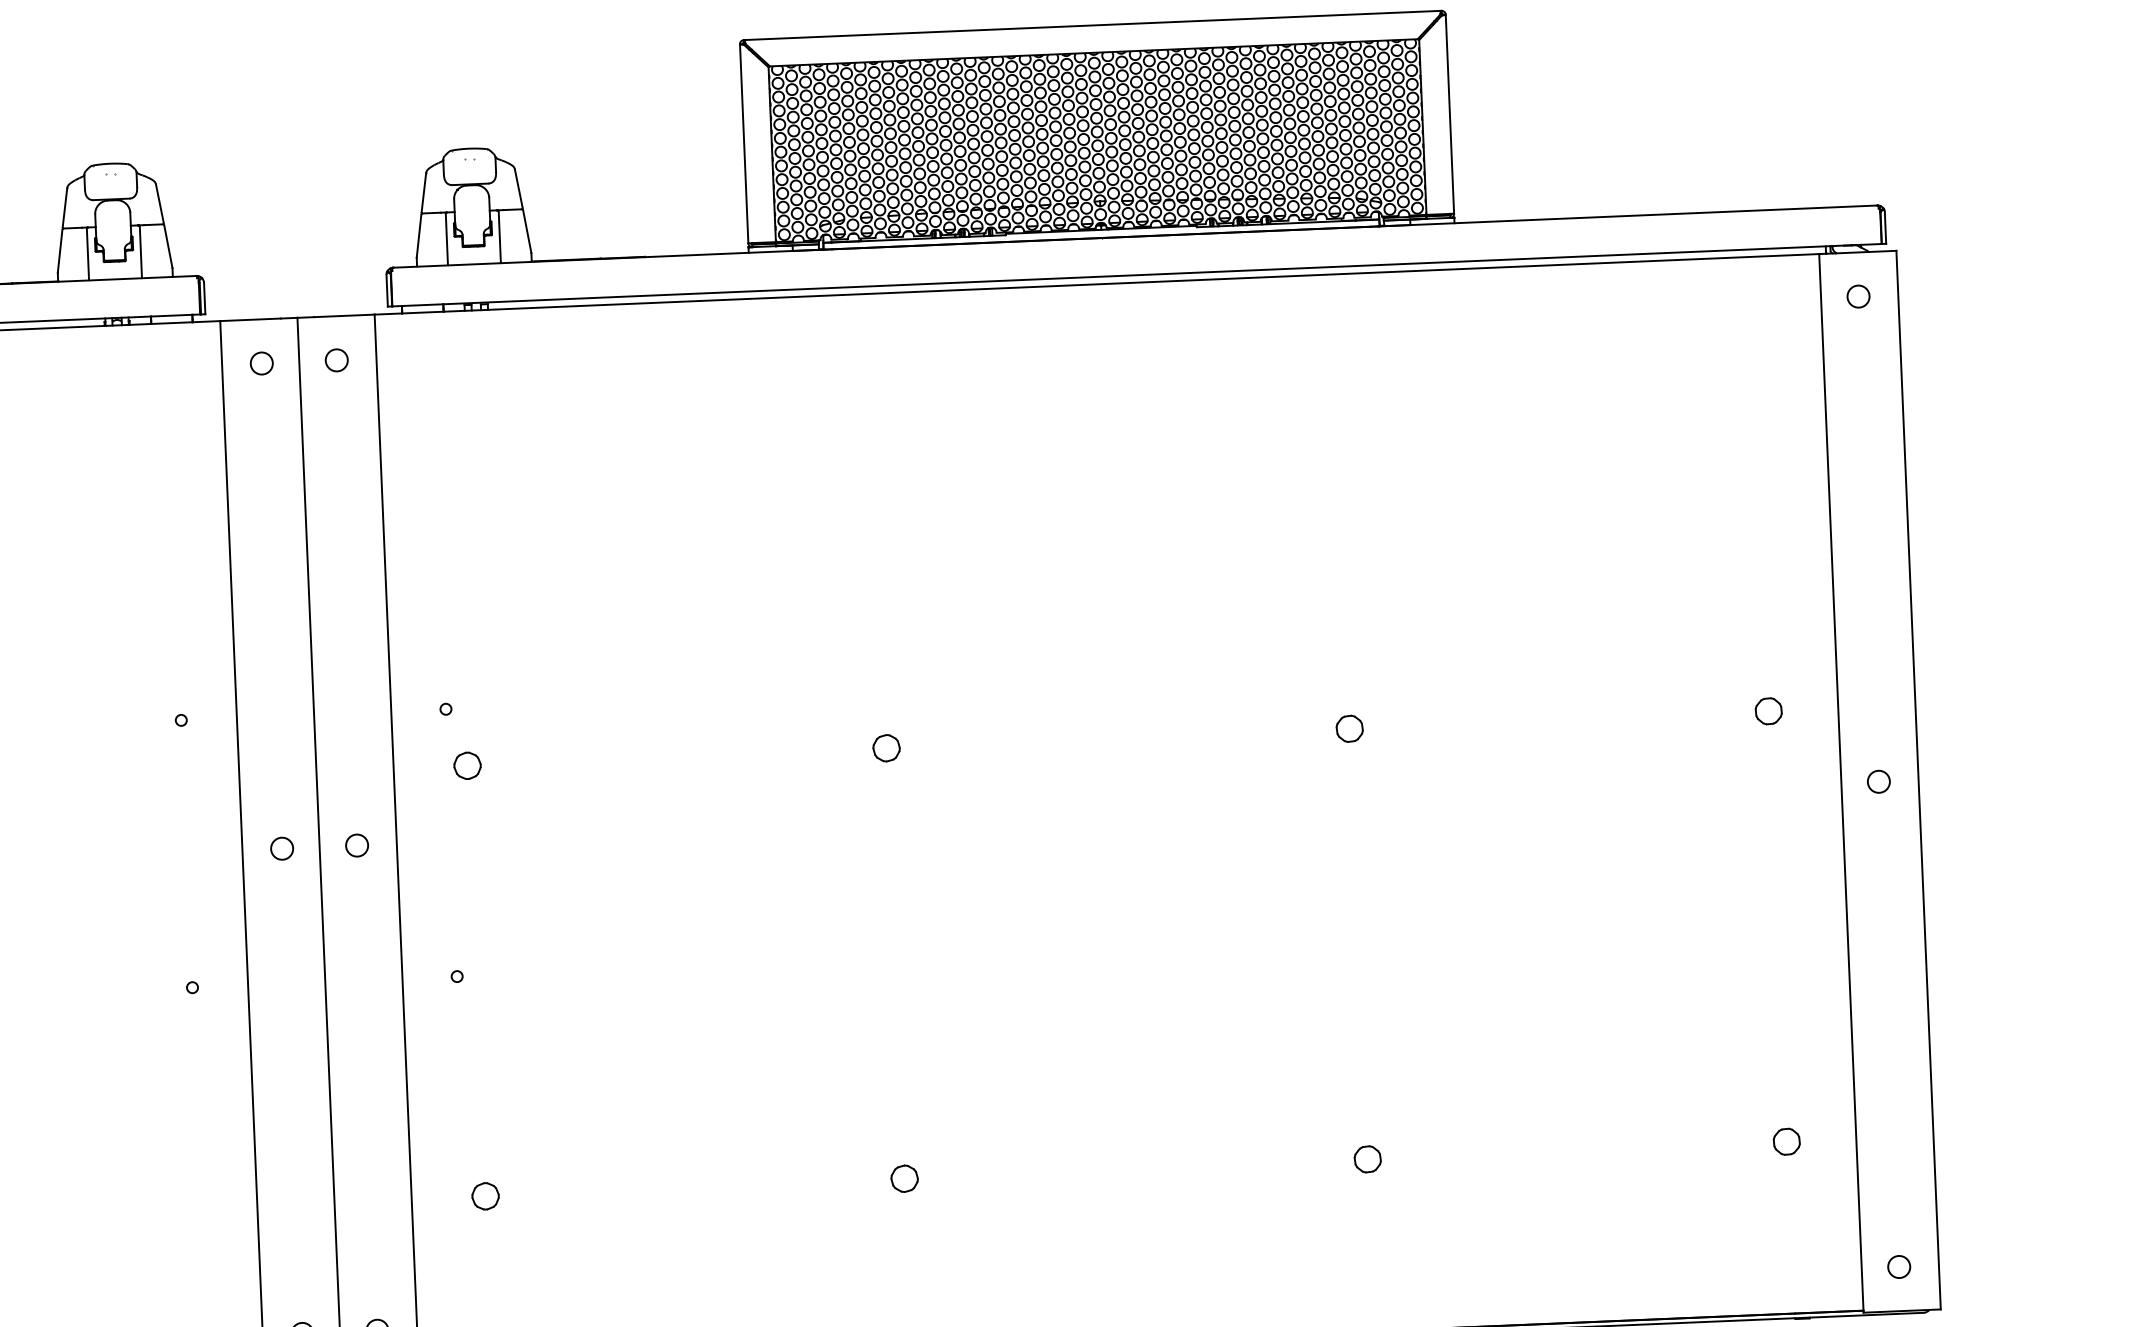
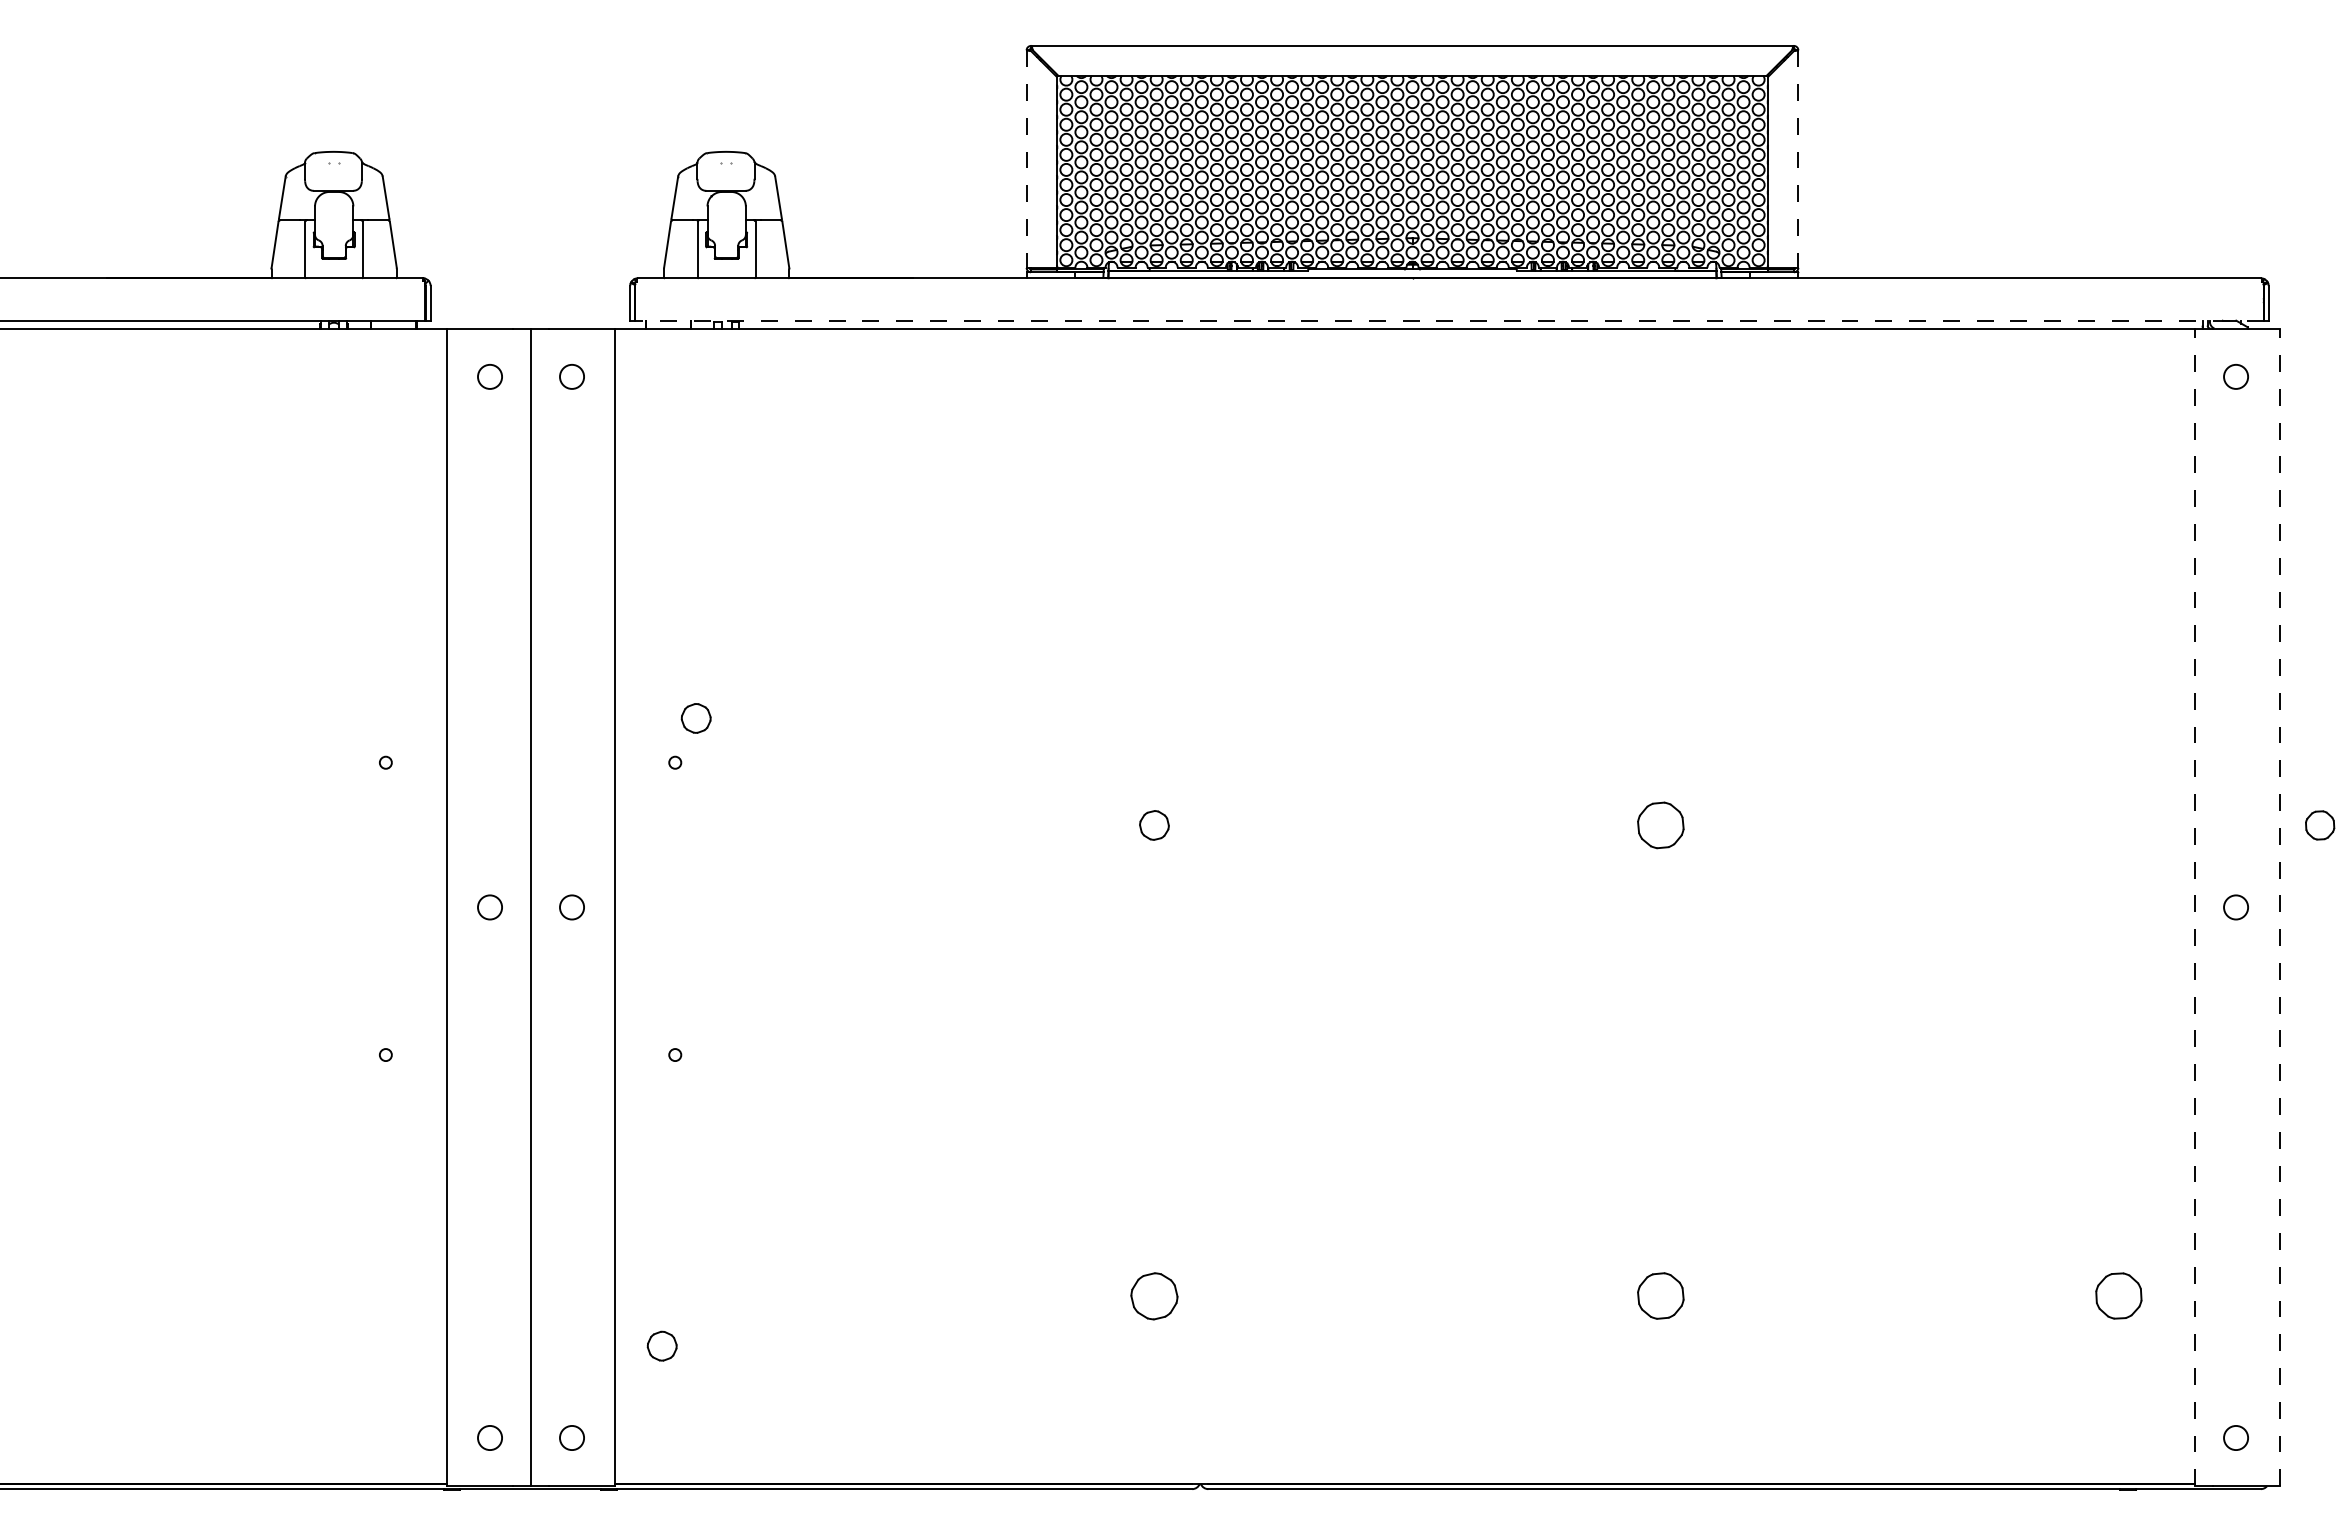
line: (1450, 114) -> (1798, 159), solid -> dashed
line: (744, 144) -> (1026, 159), solid -> dashed
line: (1136, 275) -> (1448, 320), solid -> dashed
part: (1769, 711) -> (2320, 825), moved
part: (1349, 728) -> (1660, 825), size x1.6
part: (466, 765) -> (695, 718), moved
line: (1918, 780) -> (2279, 907), solid -> dashed
line: (1841, 783) -> (2195, 907), solid -> dashed
part: (1787, 1142) -> (2119, 1296), size x1.6
part: (1367, 1159) -> (1660, 1296), size x1.6
part: (904, 1178) -> (1154, 1295), size x1.6
part: (484, 1195) -> (661, 1345), moved

